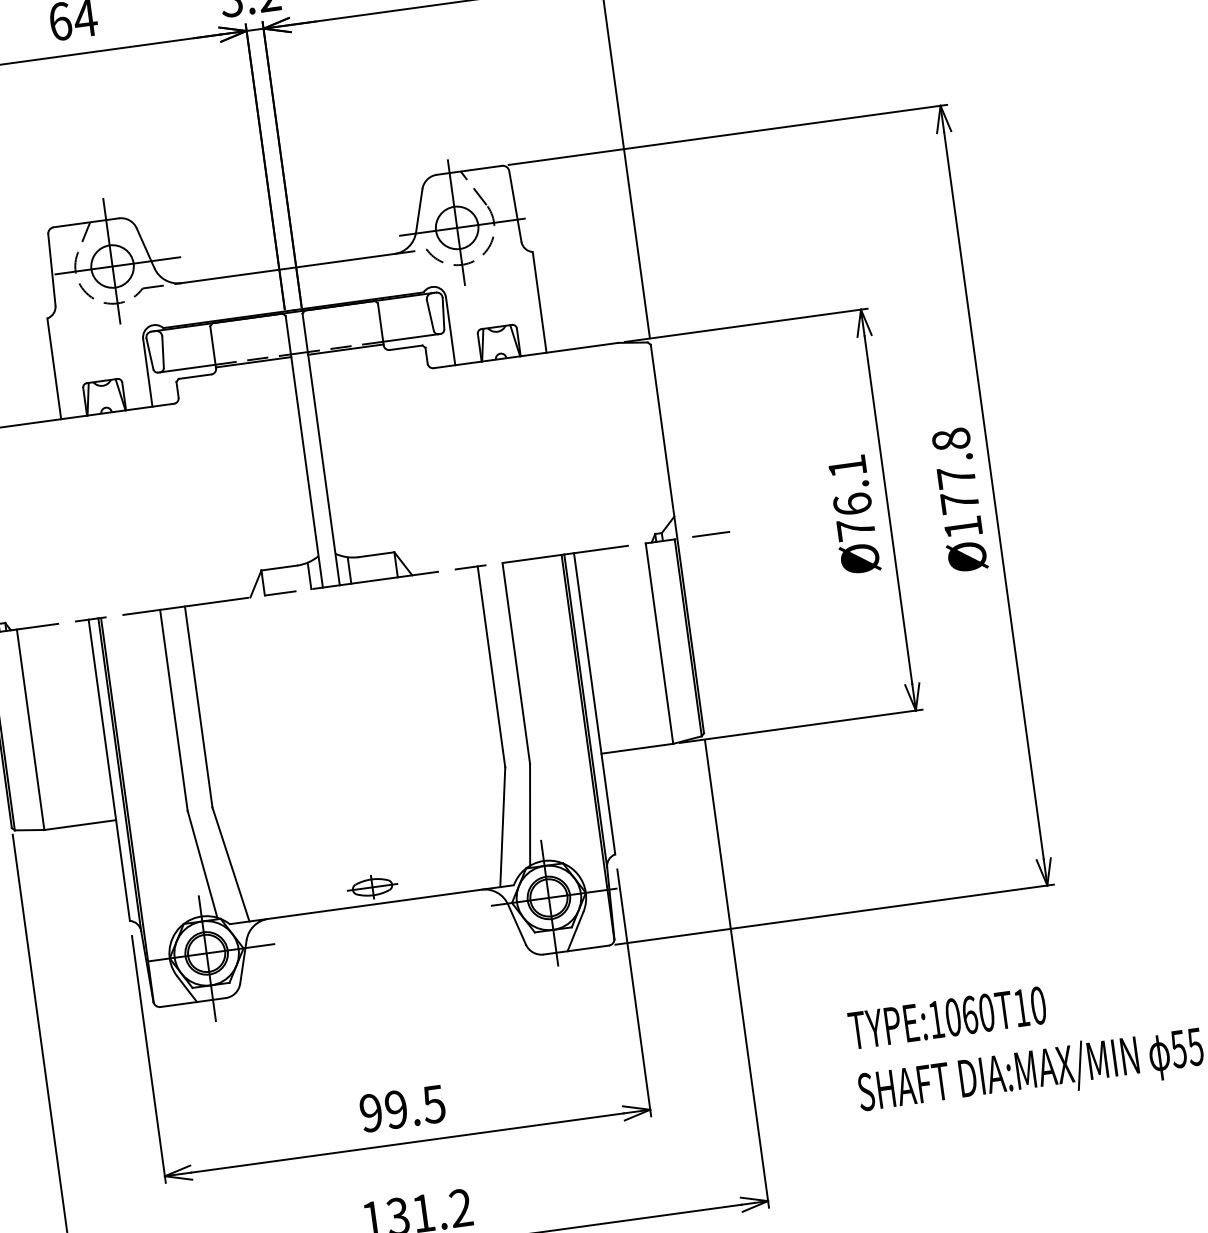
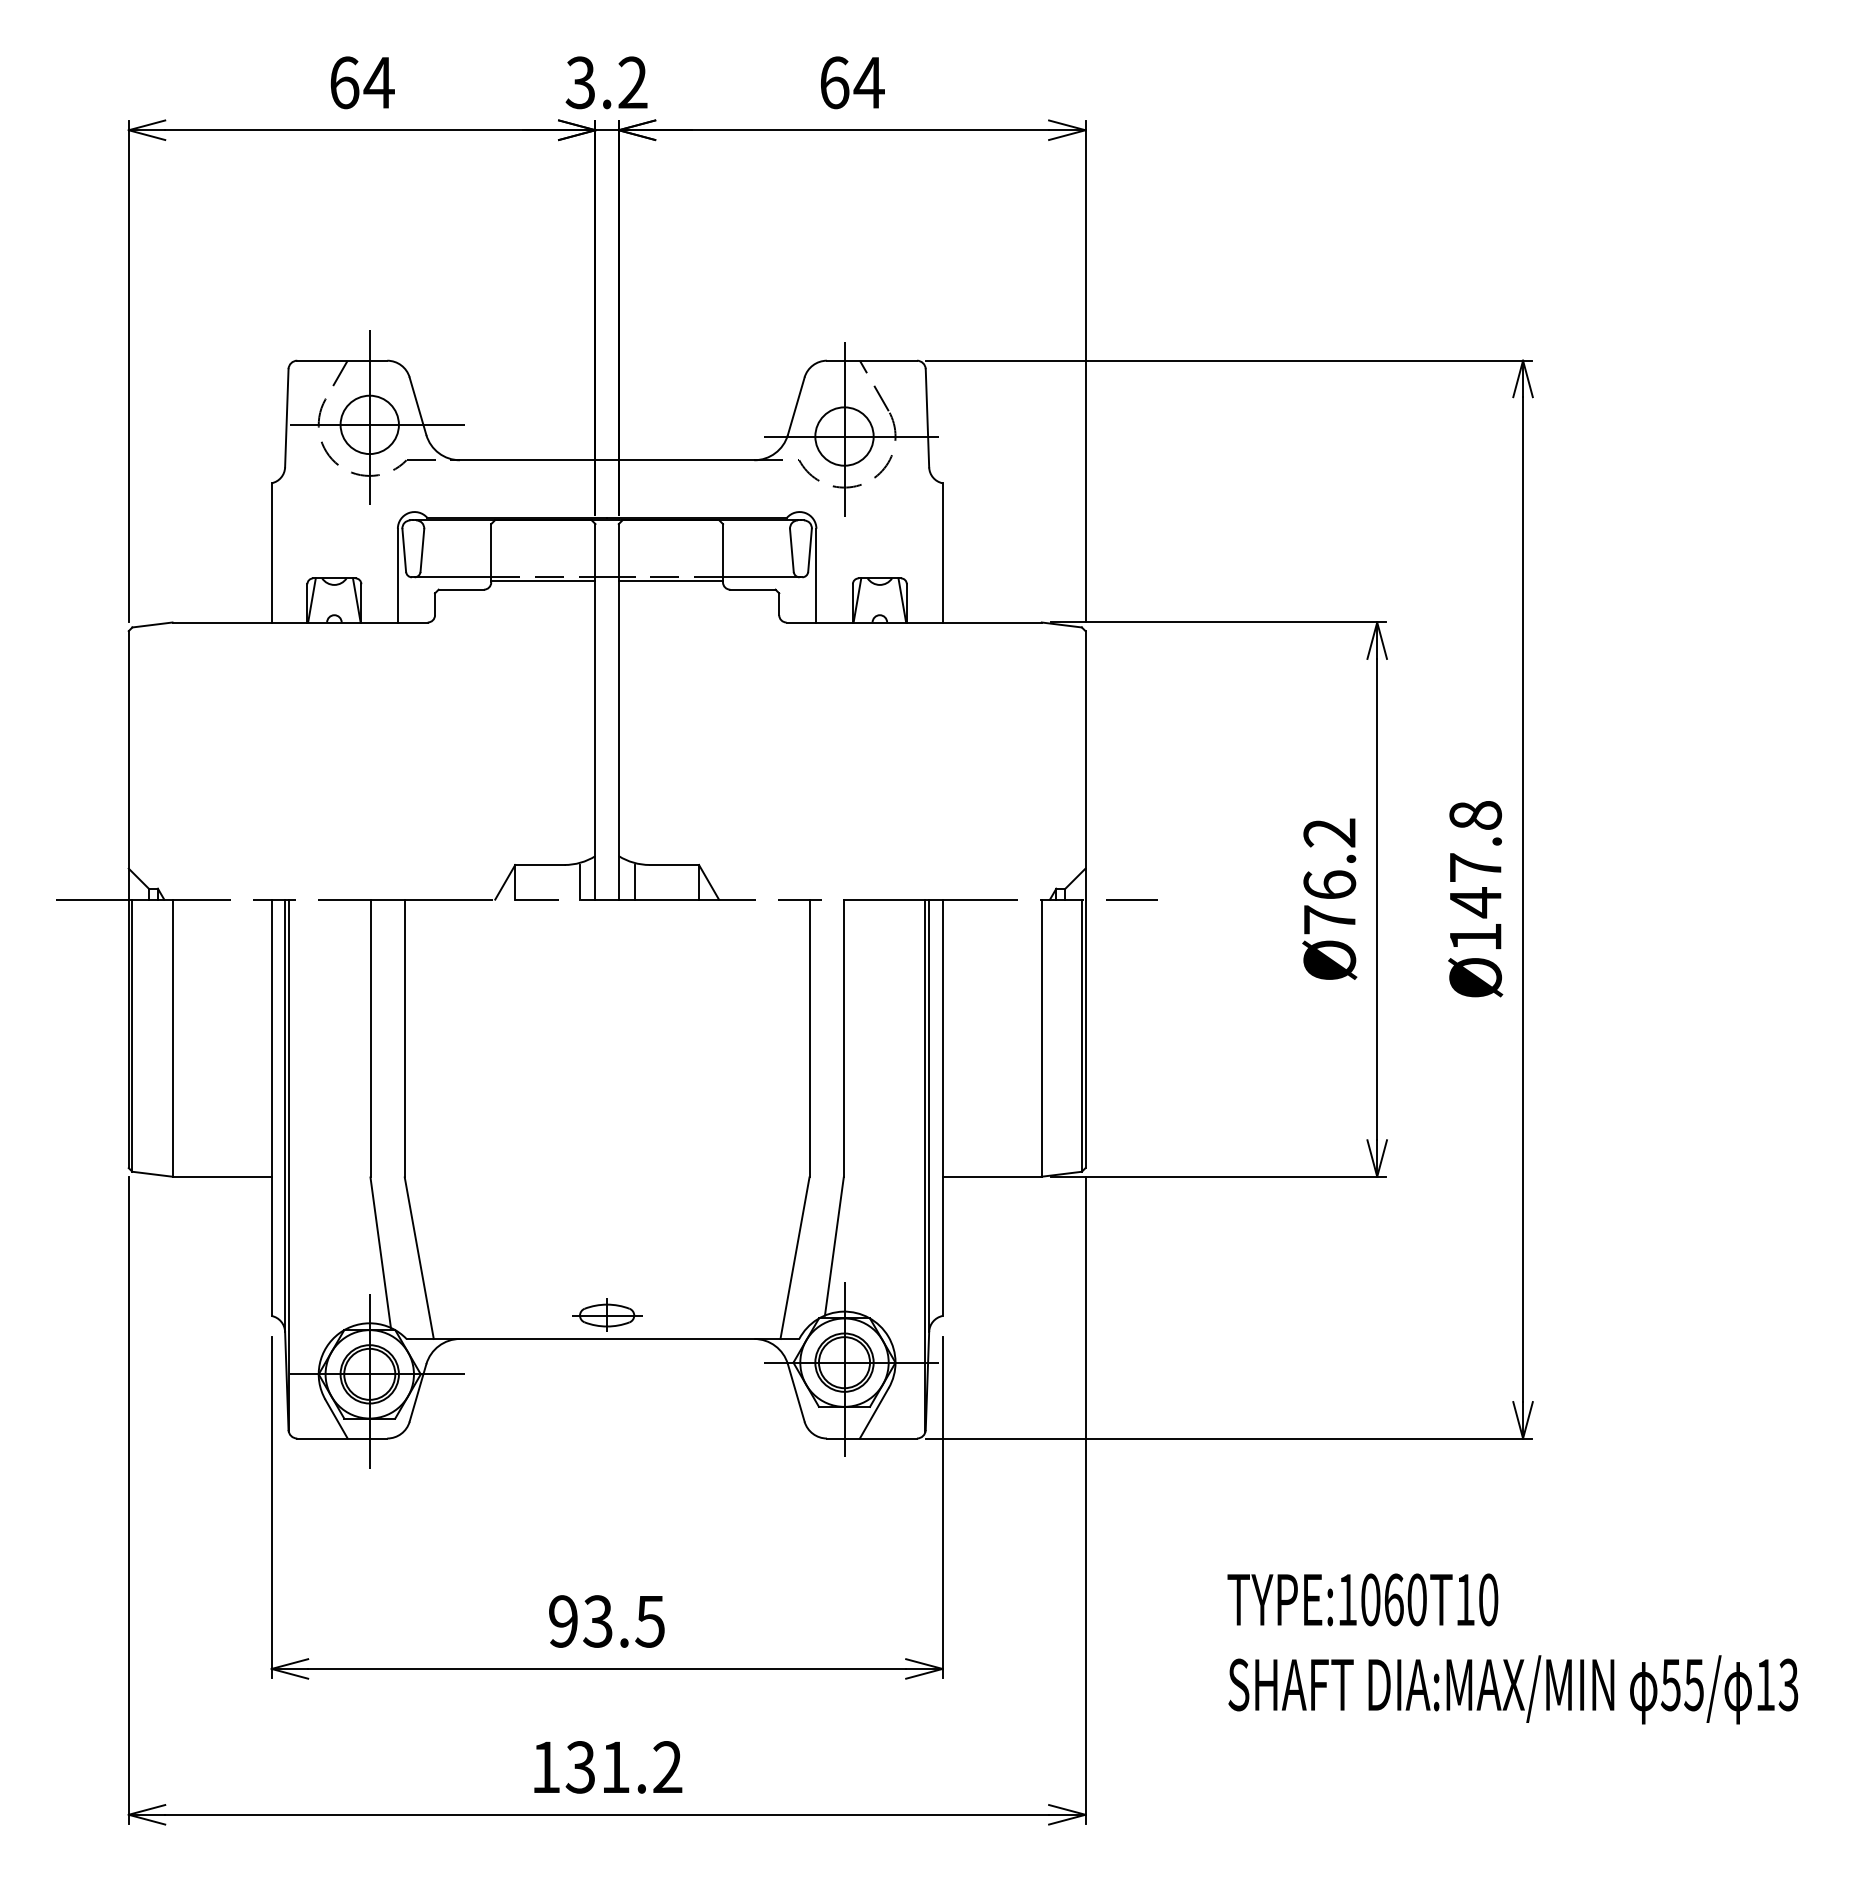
text: (847, 466) -> (1329, 832), Ø76.1 -> Ø76.2
text: (959, 502) -> (1475, 902), Ø177.8 -> Ø147.8
text: (395, 1109) -> (597, 1621), 99.5 -> 93.5

